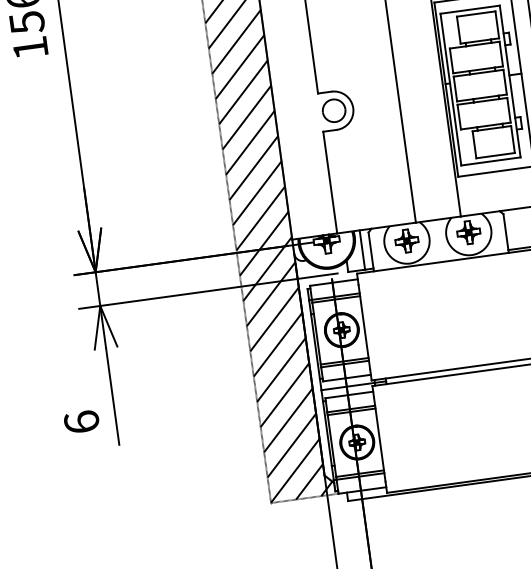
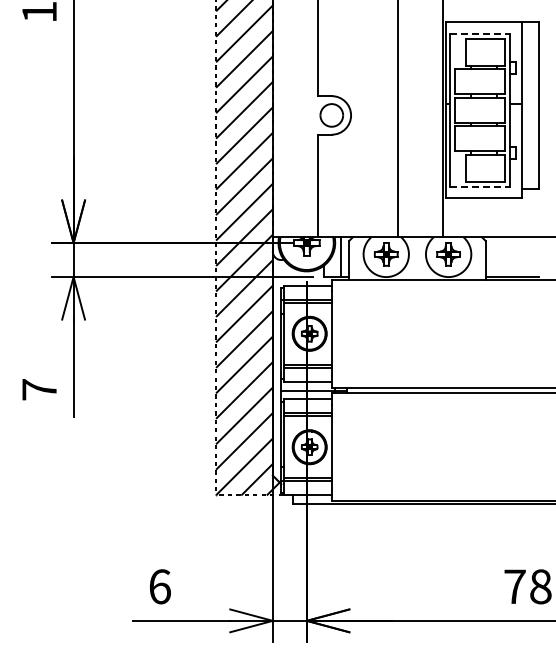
line: (470, 9) -> (480, 33), solid -> dashed
line: (491, 161) -> (480, 186), solid -> dashed
text: (81, 421) -> (39, 389), 6 -> 7

